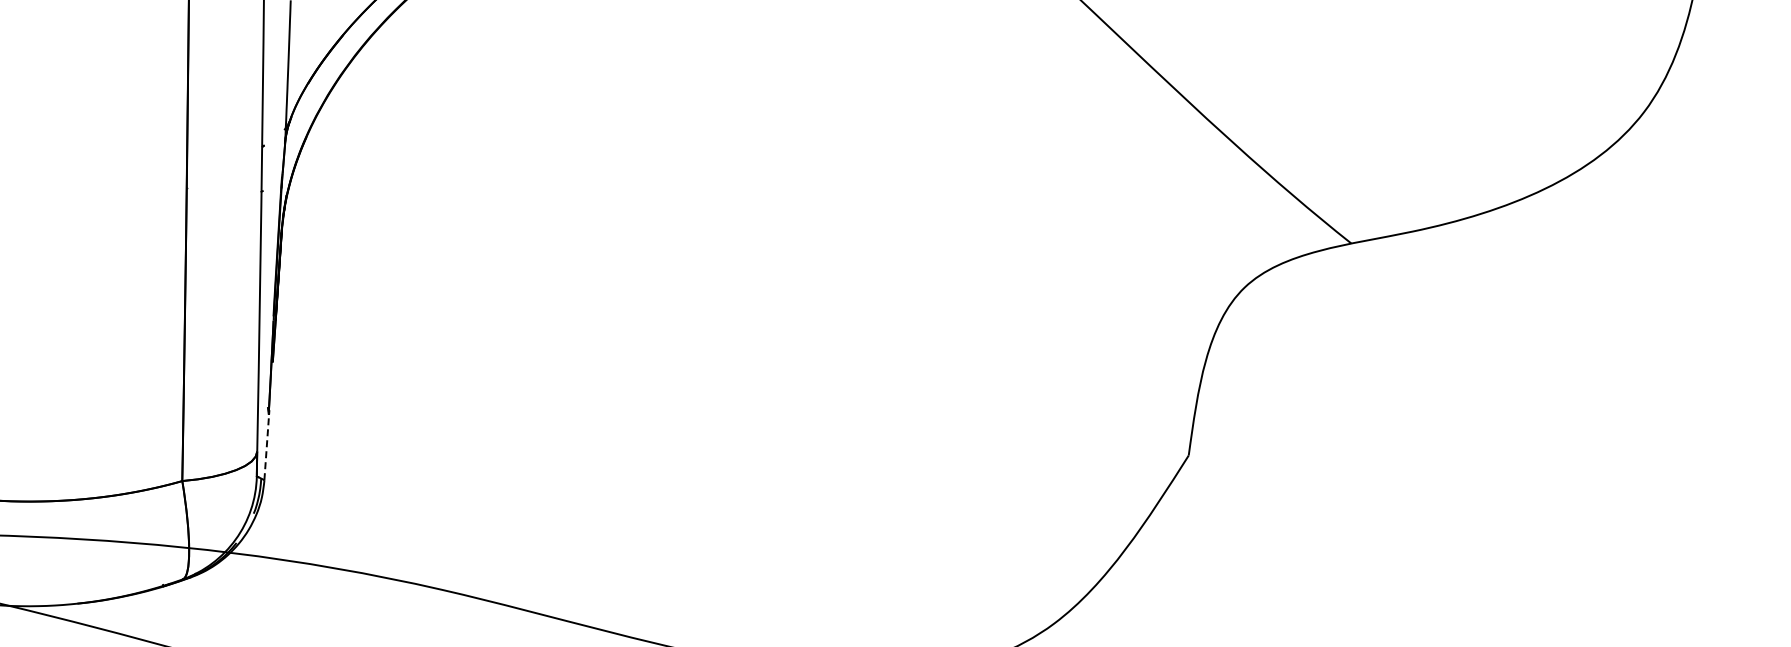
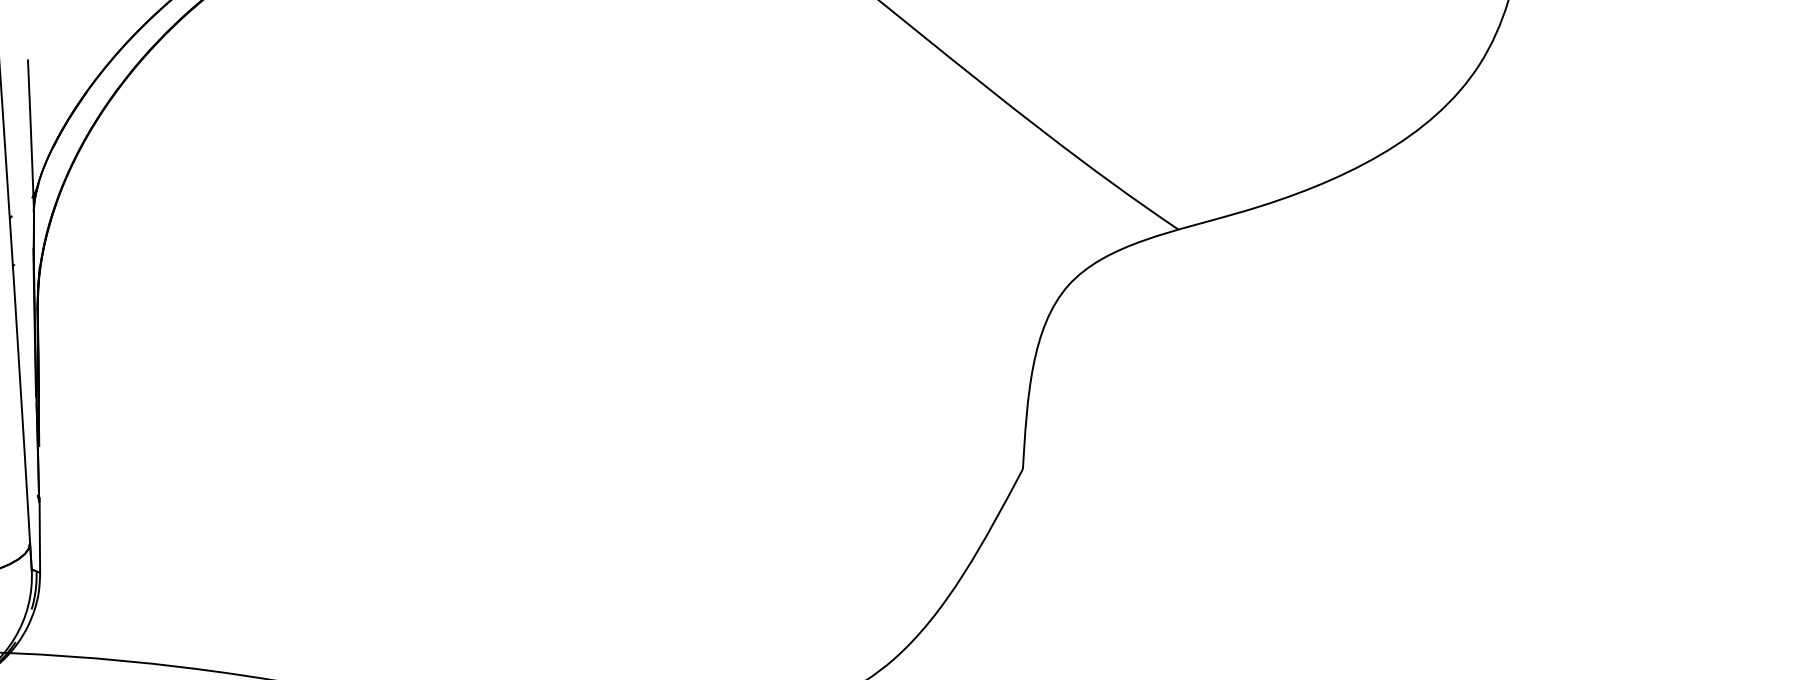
line: (266, 444) -> (39, 534), dashed -> solid

